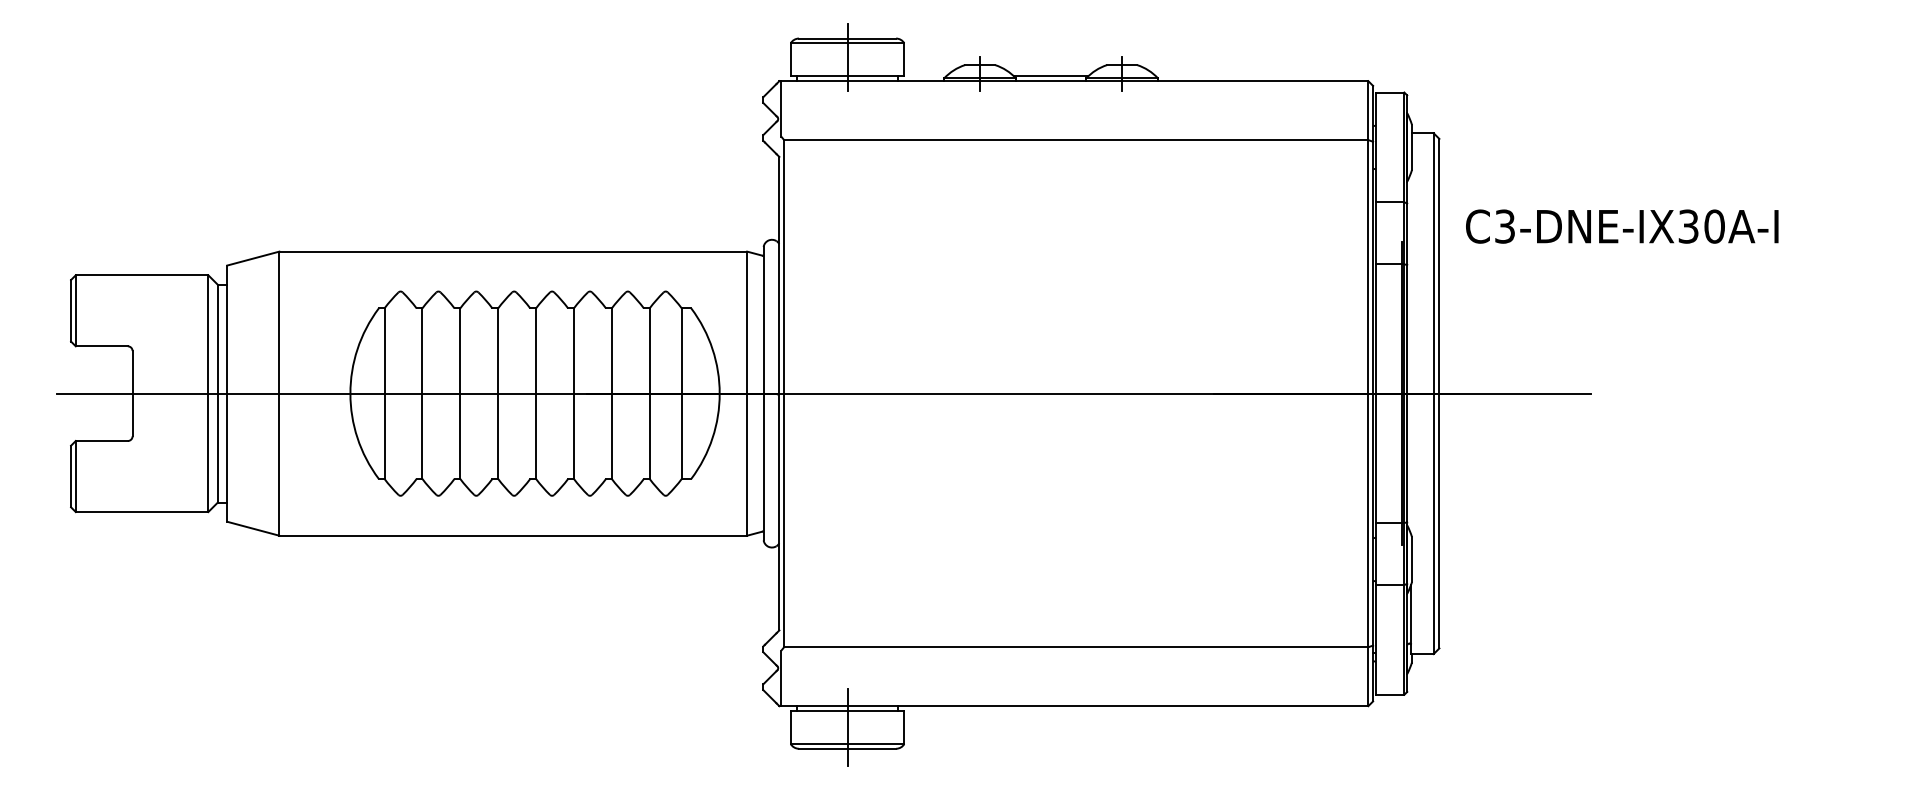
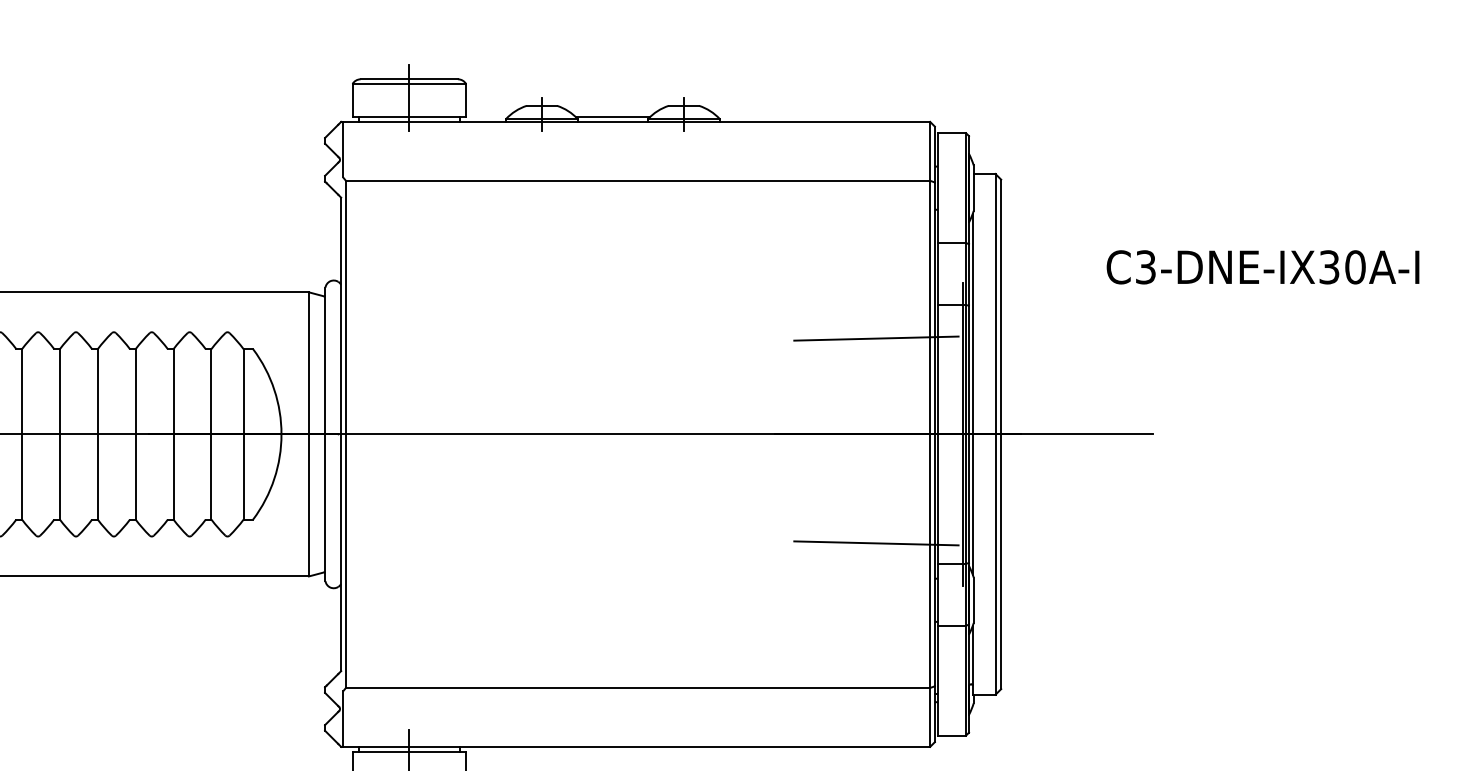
text: (1622, 226) -> (1263, 267), moved
line: (1314, 297) -> (876, 338), added
line: (1410, 353) -> (972, 394), added
line: (1314, 502) -> (876, 543), added

